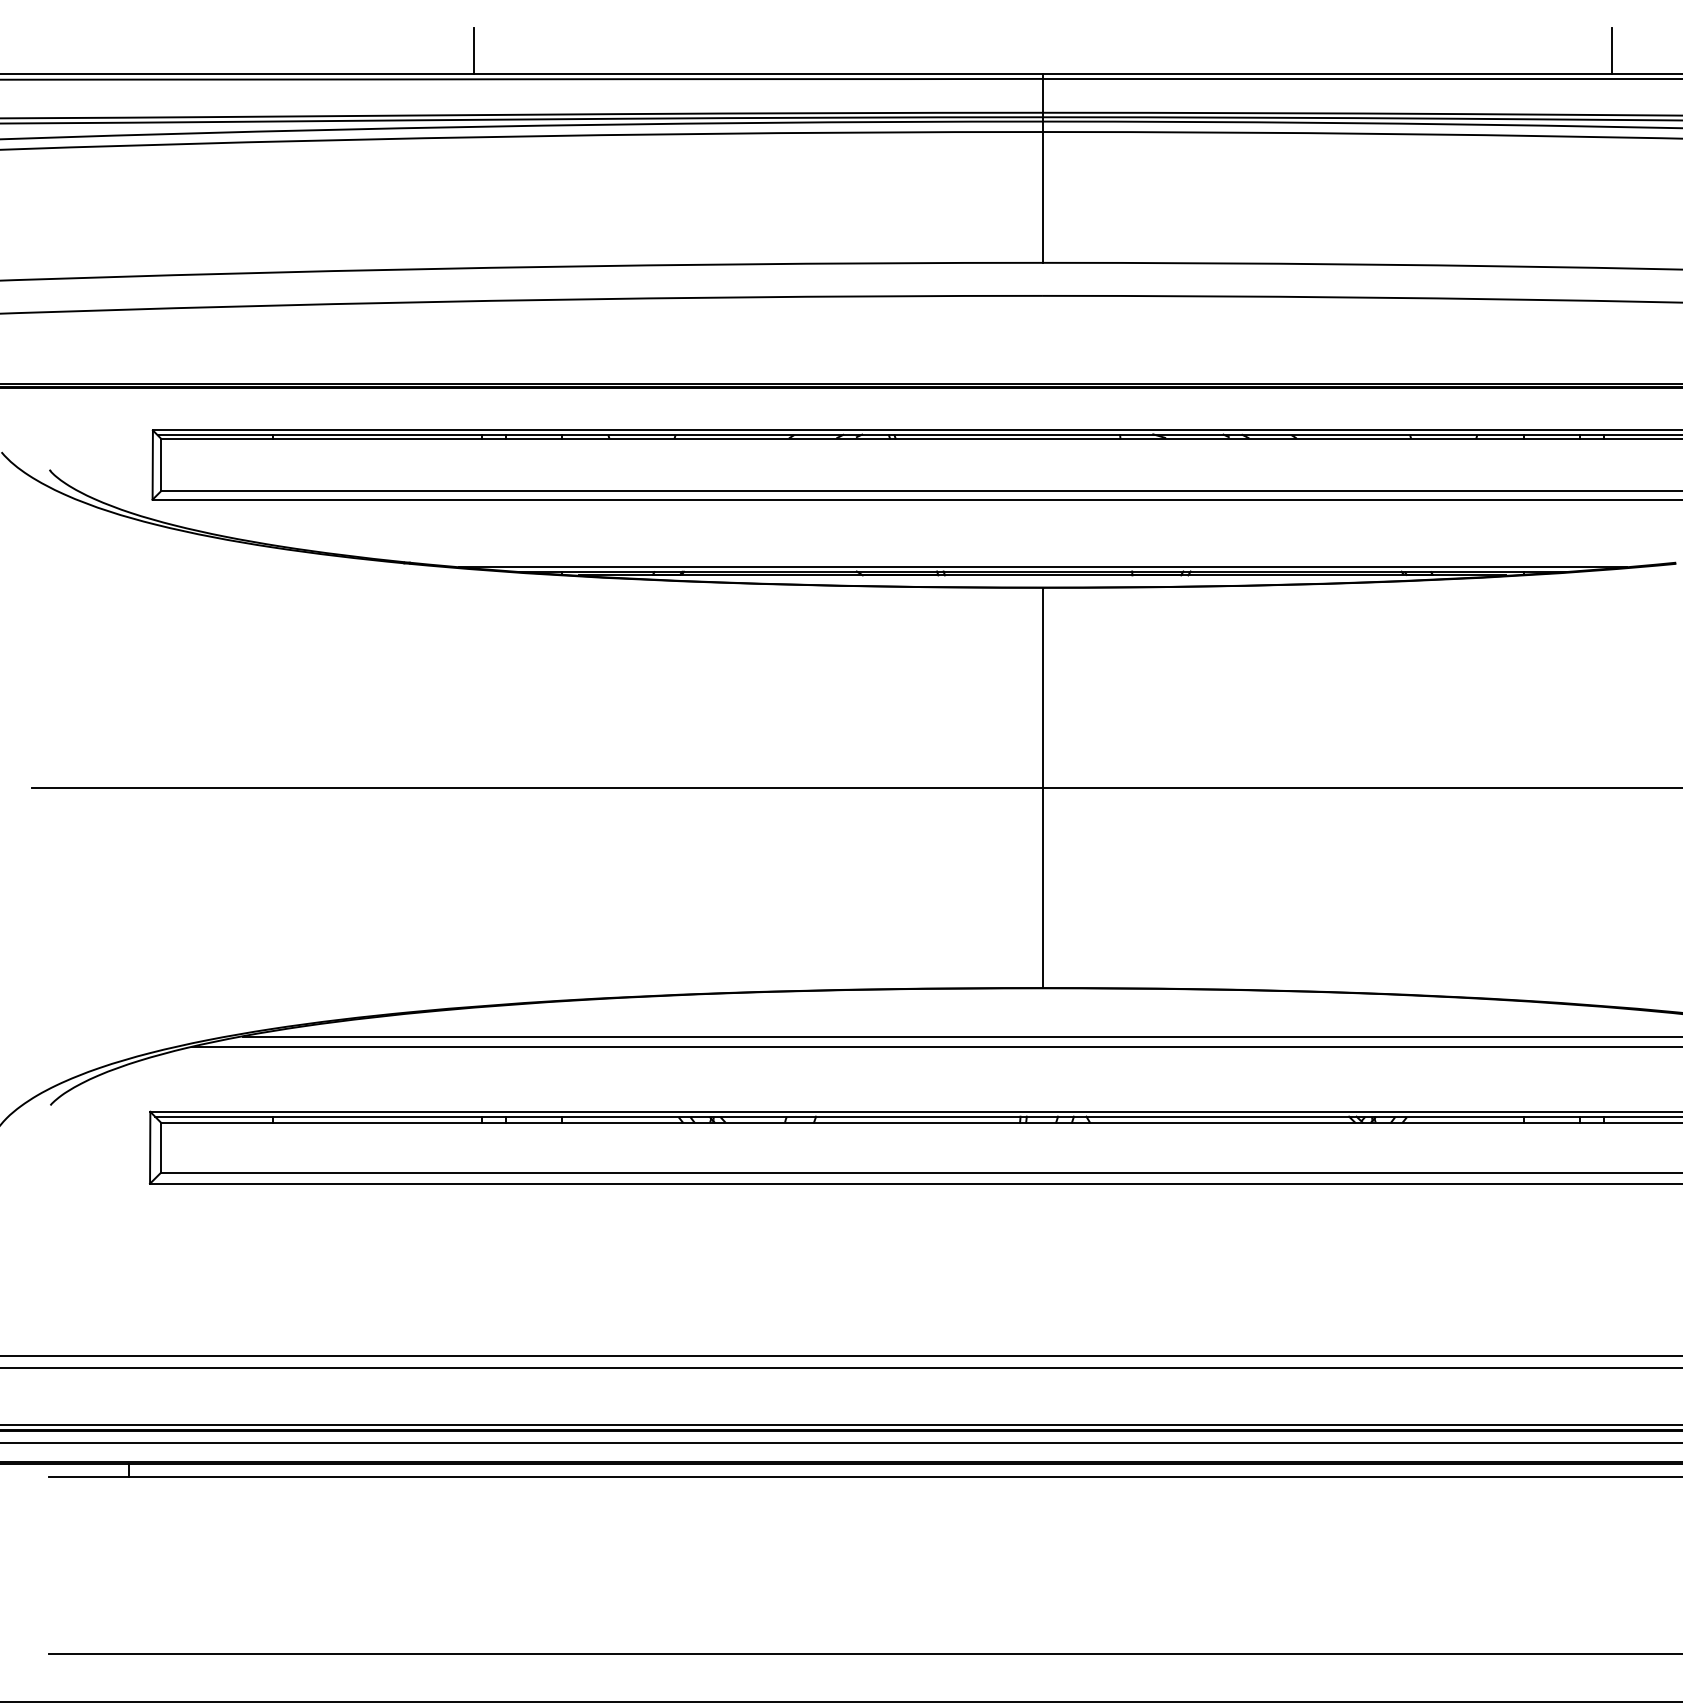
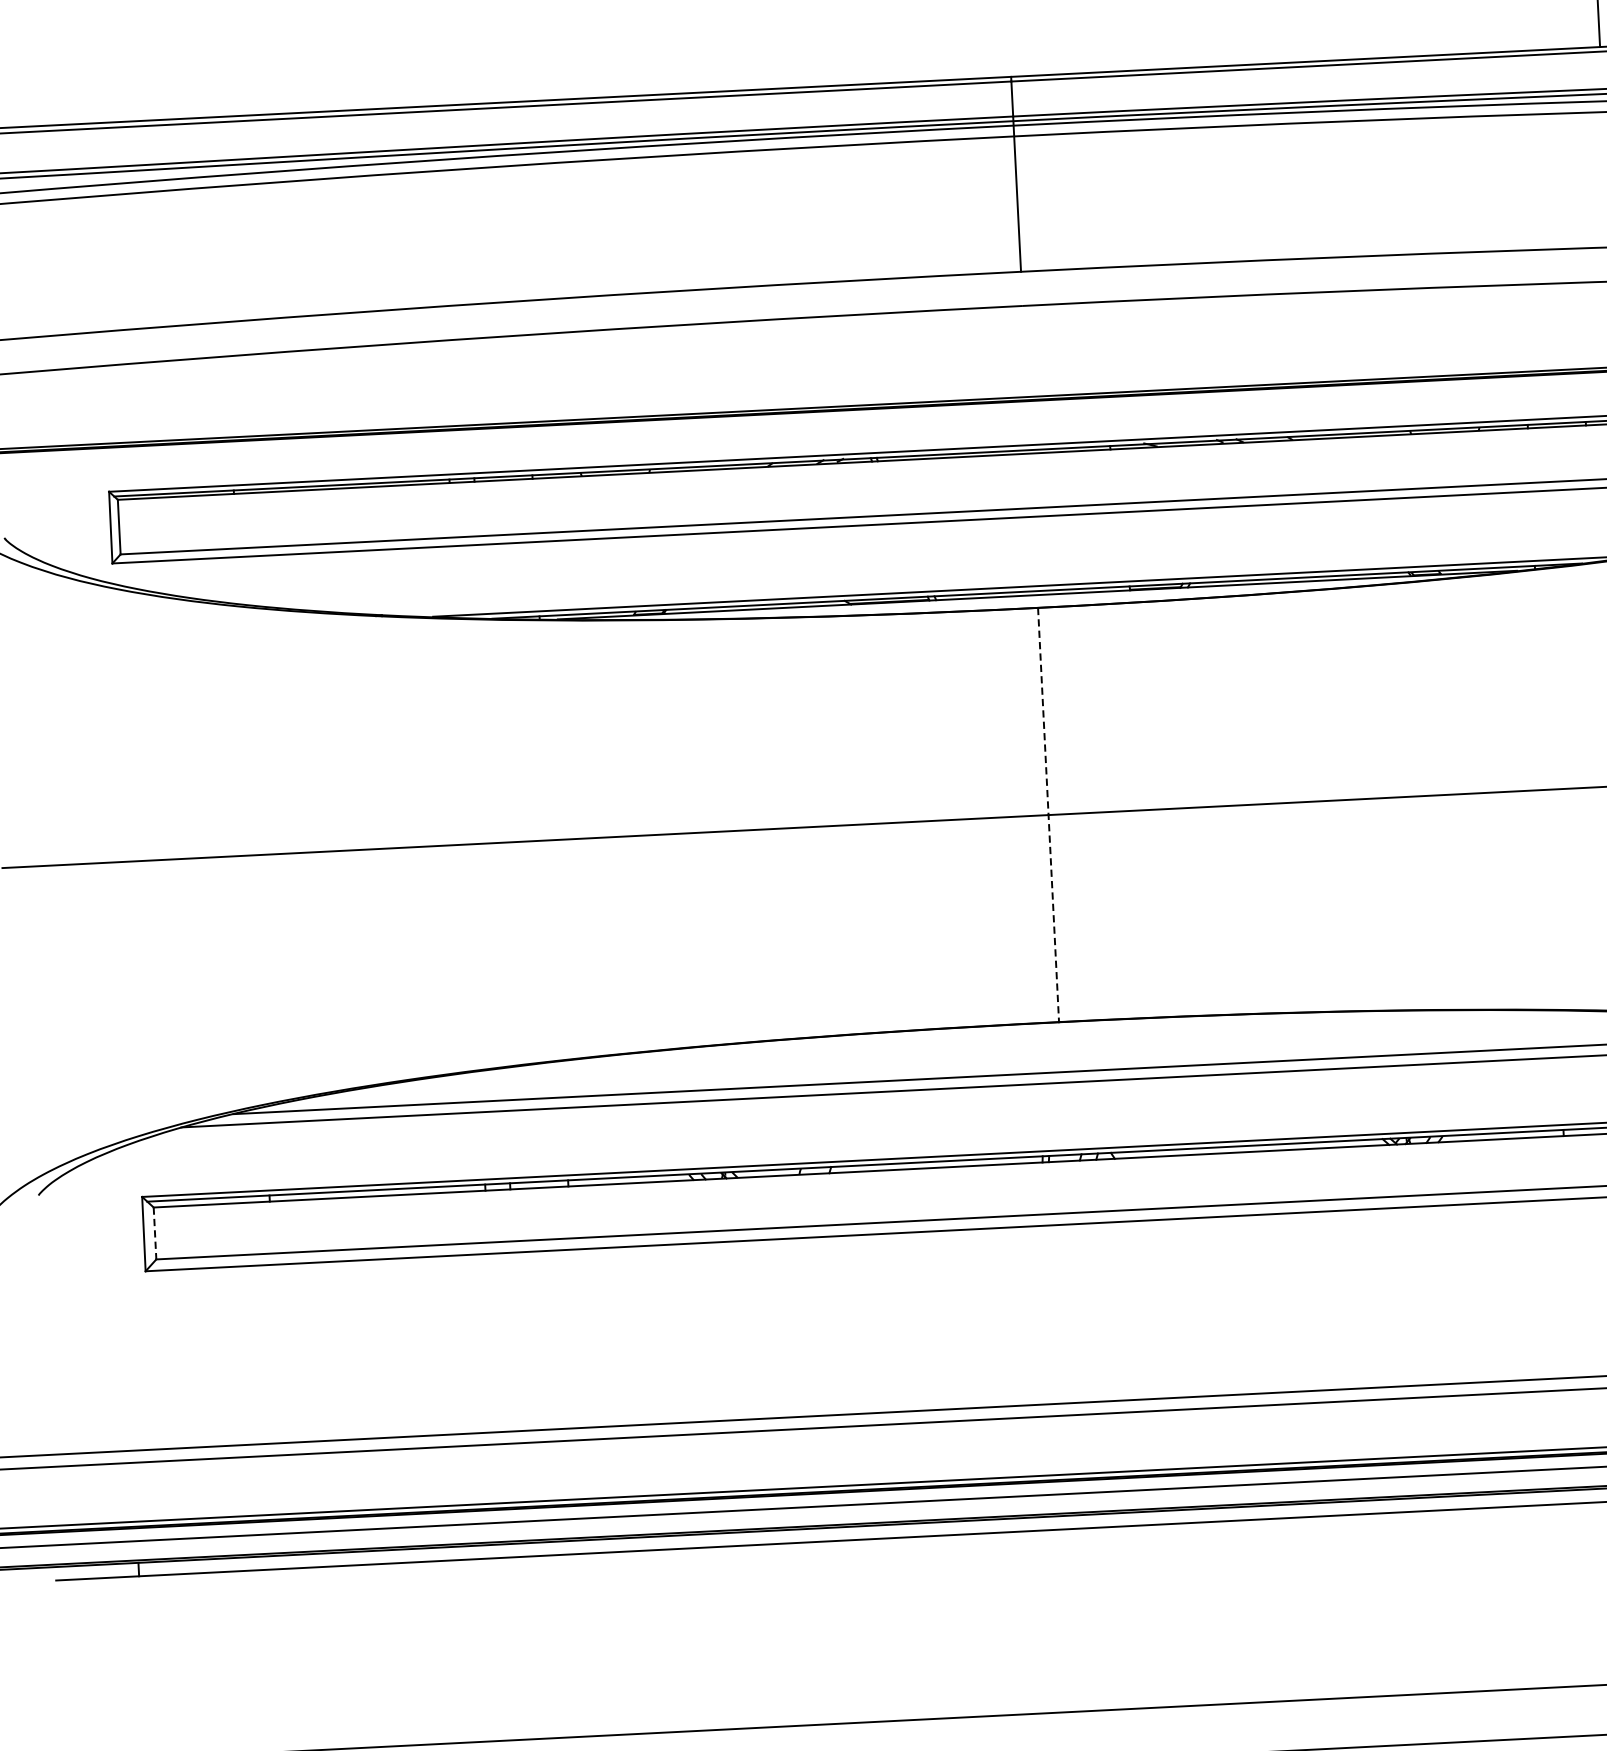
line: (473, 50) -> (420, 81), removed
line: (1042, 788) -> (1048, 815), solid -> dashed
line: (160, 1148) -> (154, 1234), solid -> dashed

